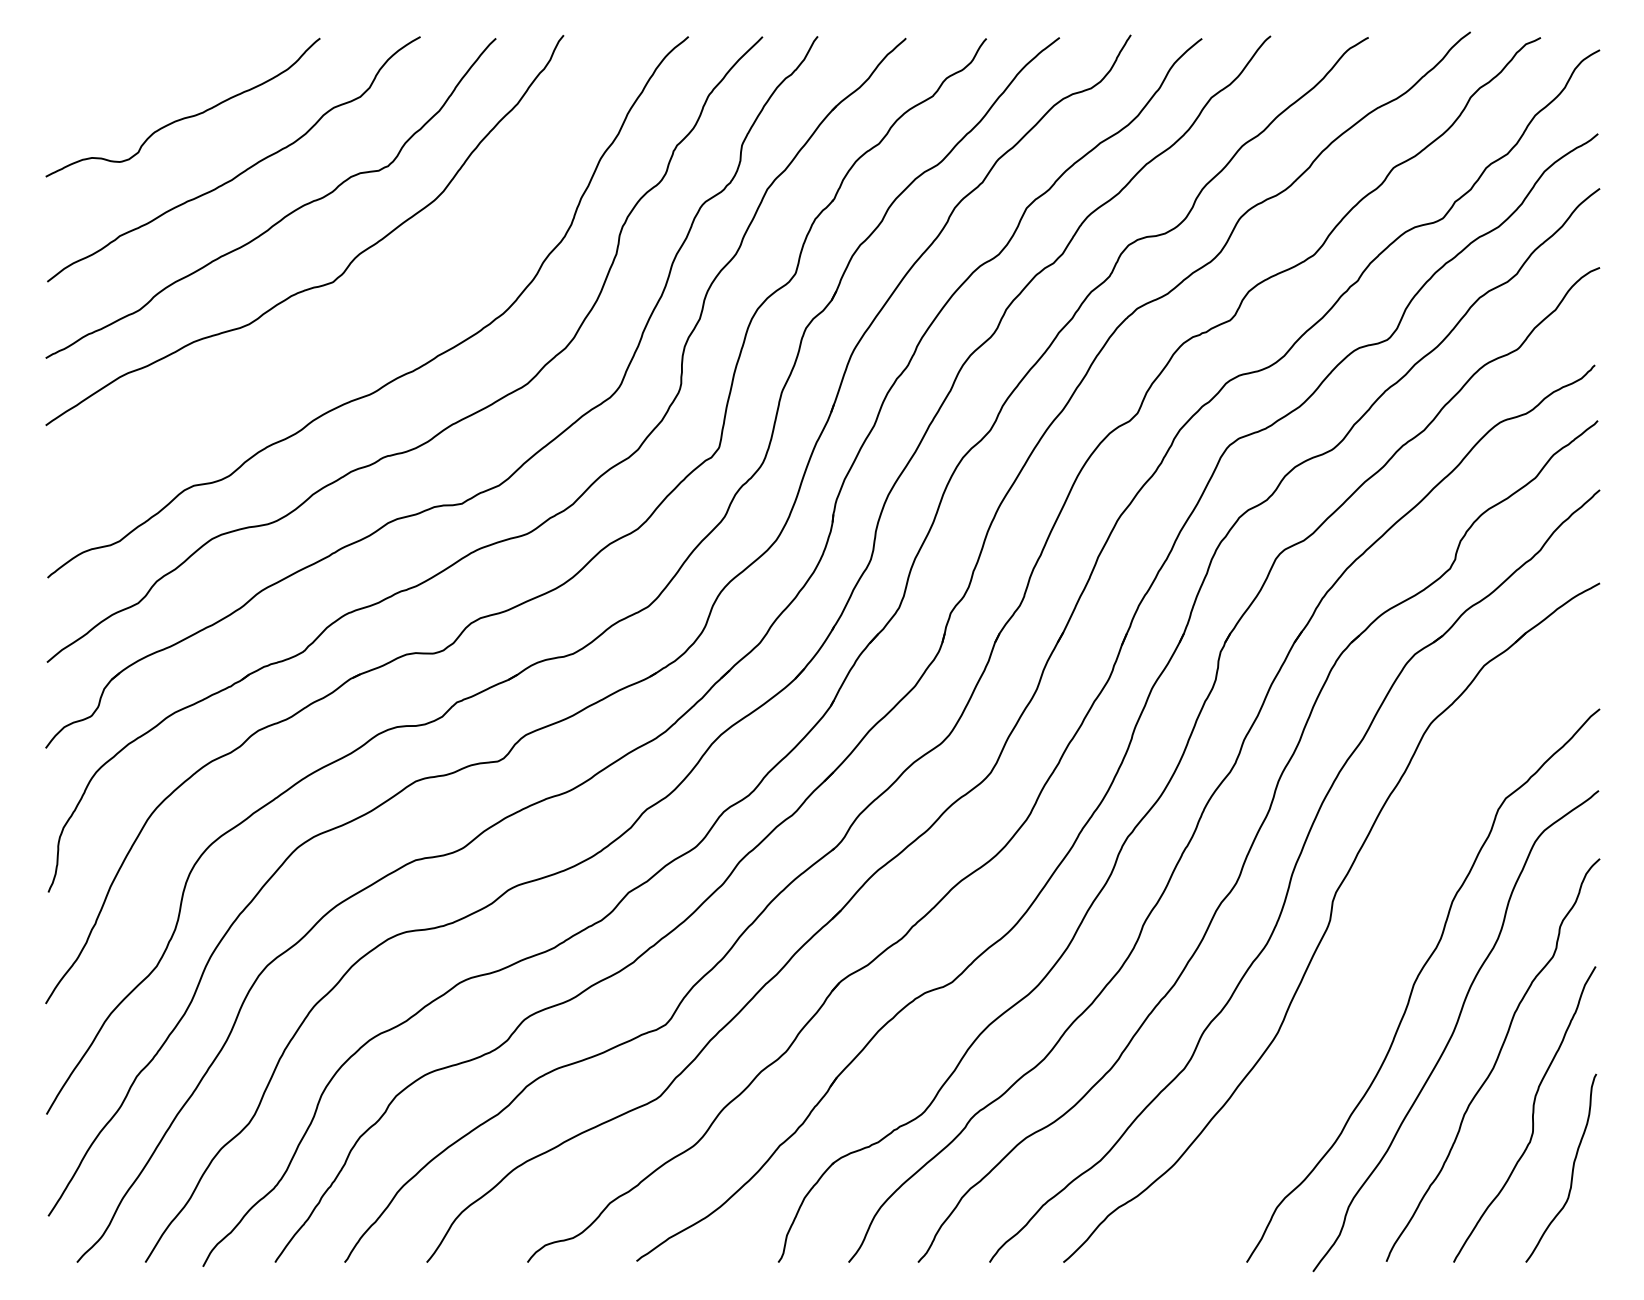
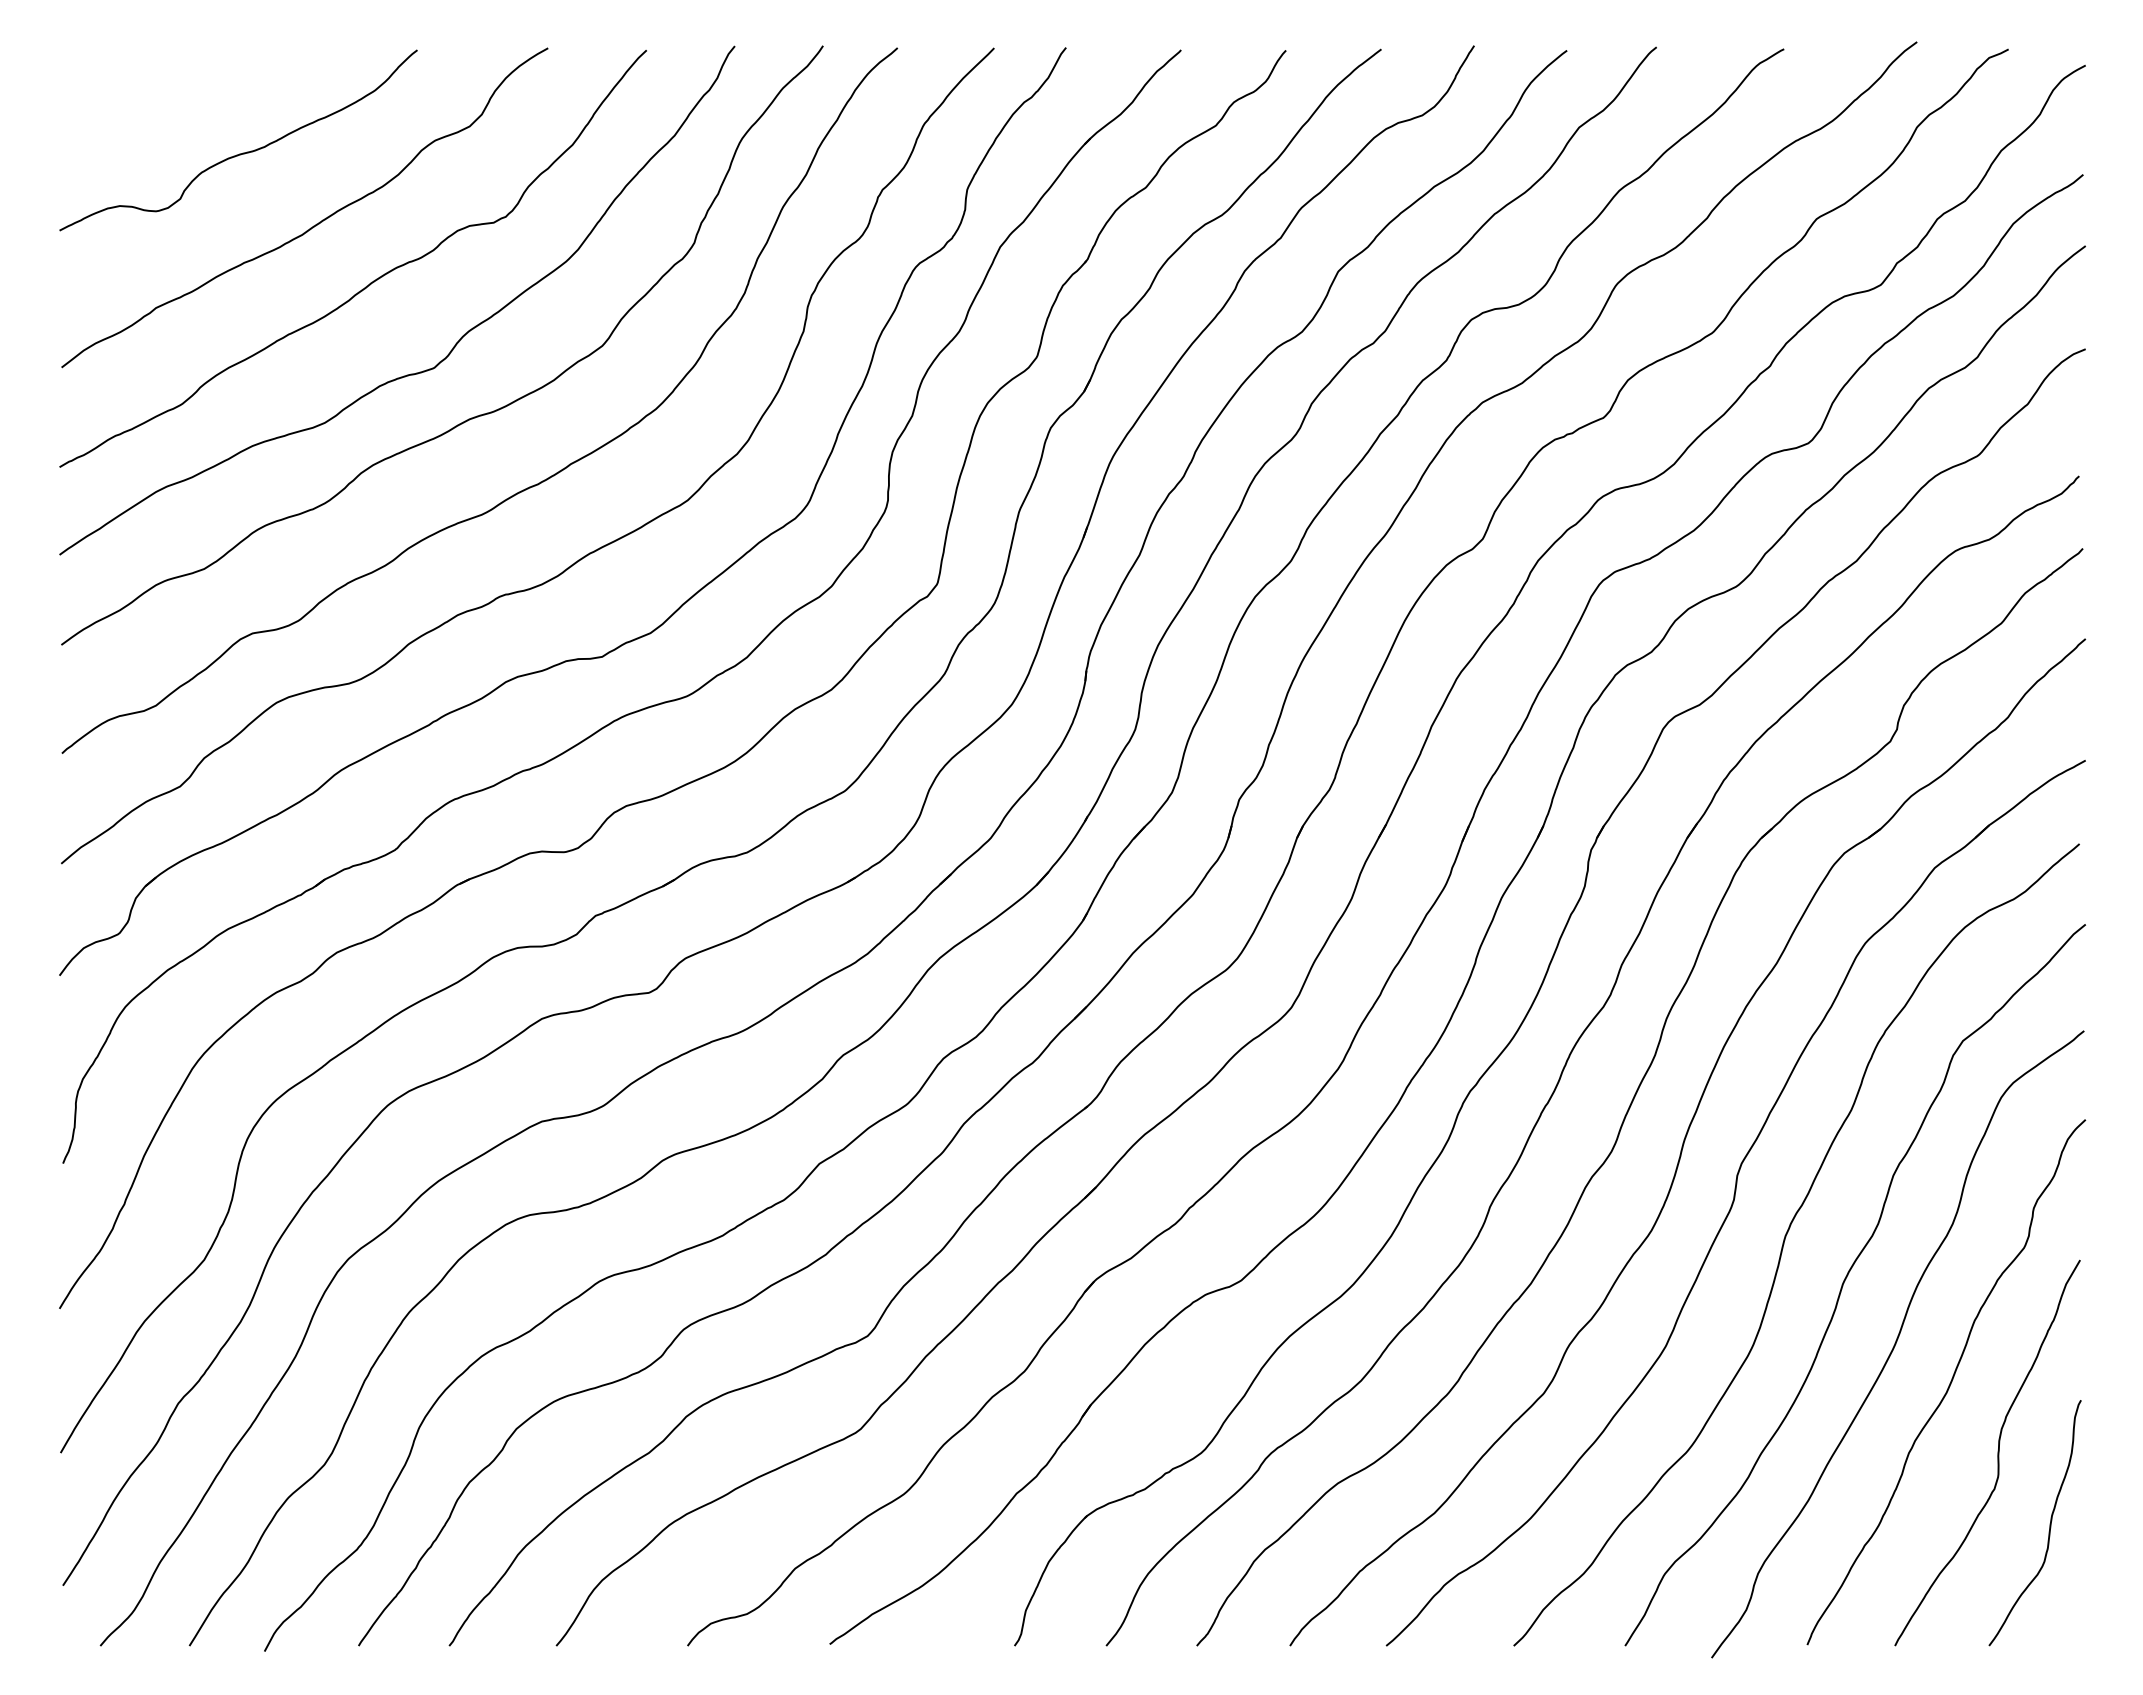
curve: (359, 320) -> (468, 418), added
curve: (1369, 951) -> (1785, 1240), added

